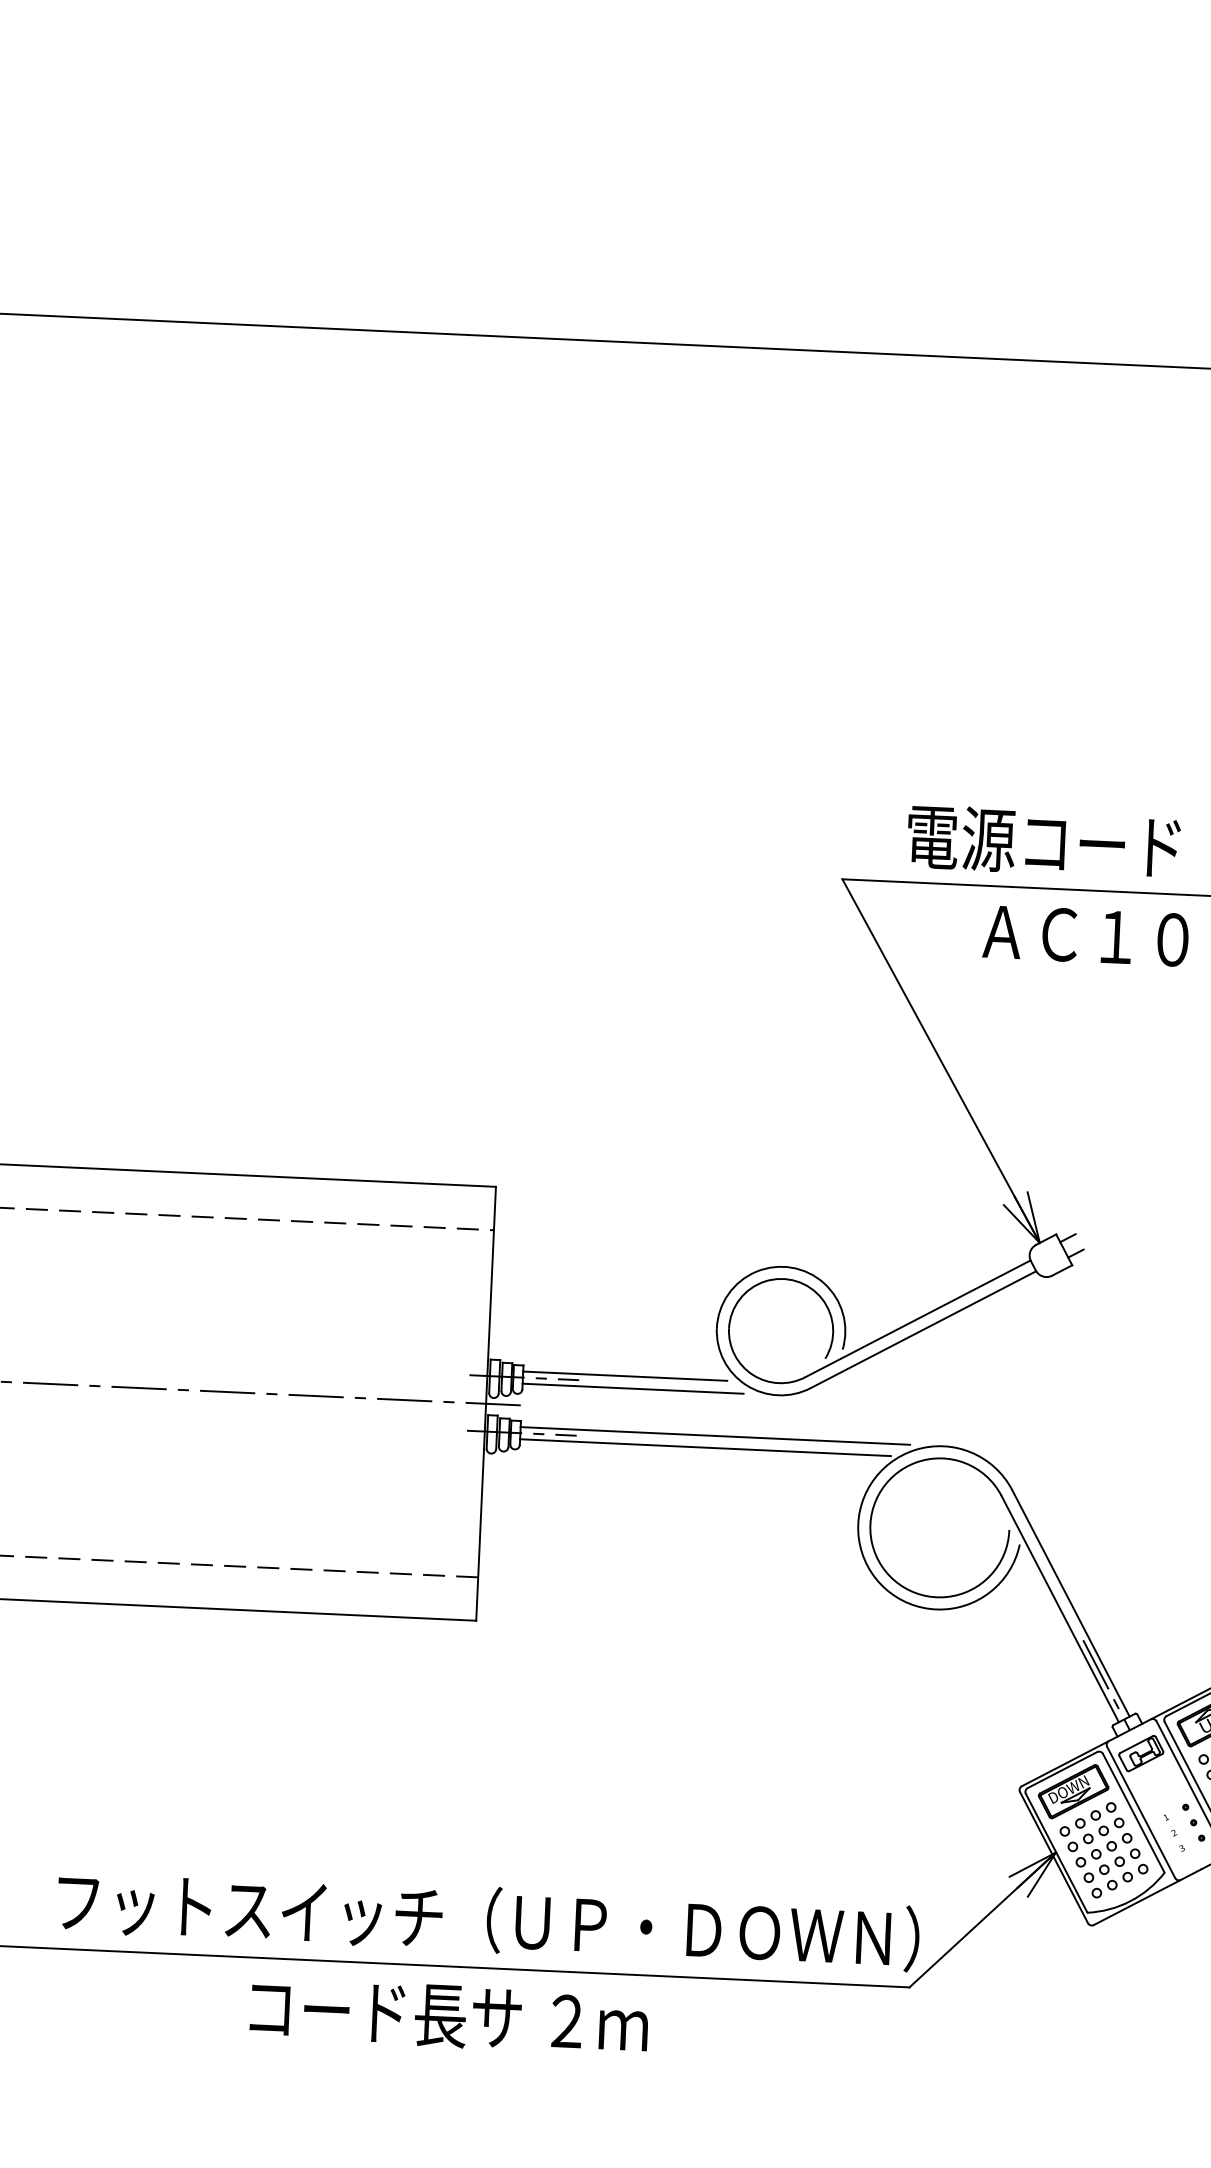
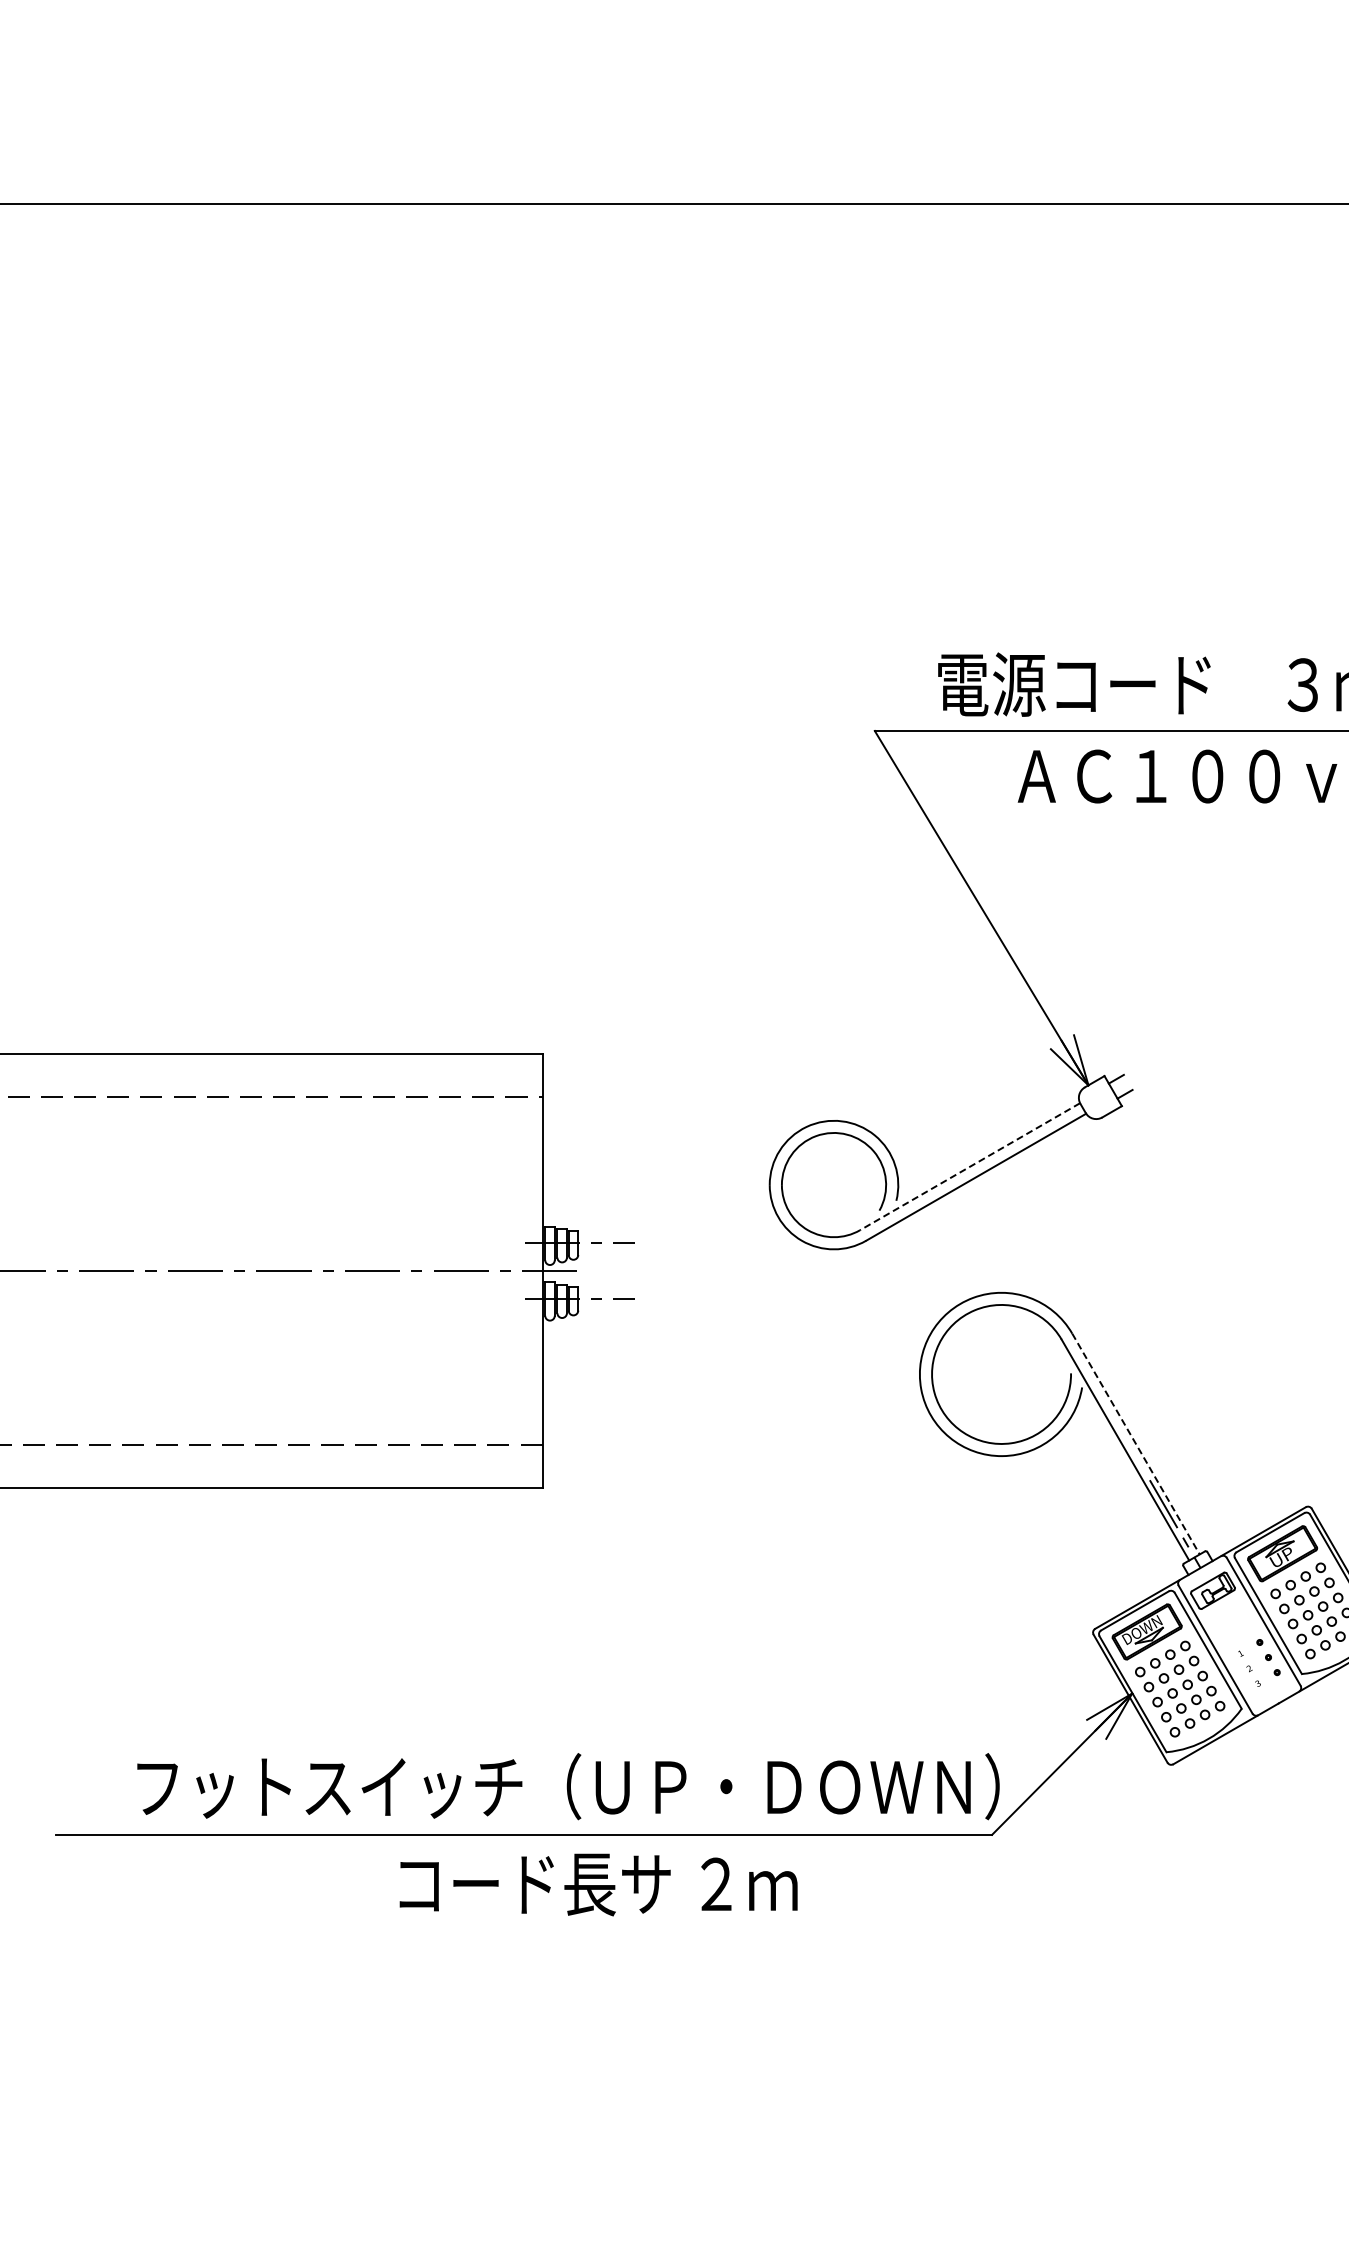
line: (917, 1318) -> (969, 1166), solid -> dashed
line: (625, 1376) -> (680, 1237), removed
line: (632, 1388) -> (688, 1249), removed
line: (715, 1435) -> (773, 1292), removed
line: (705, 1447) -> (763, 1304), removed
line: (1071, 1603) -> (1136, 1444), solid -> dashed
text: (449, 2016) -> (598, 1884), moved

